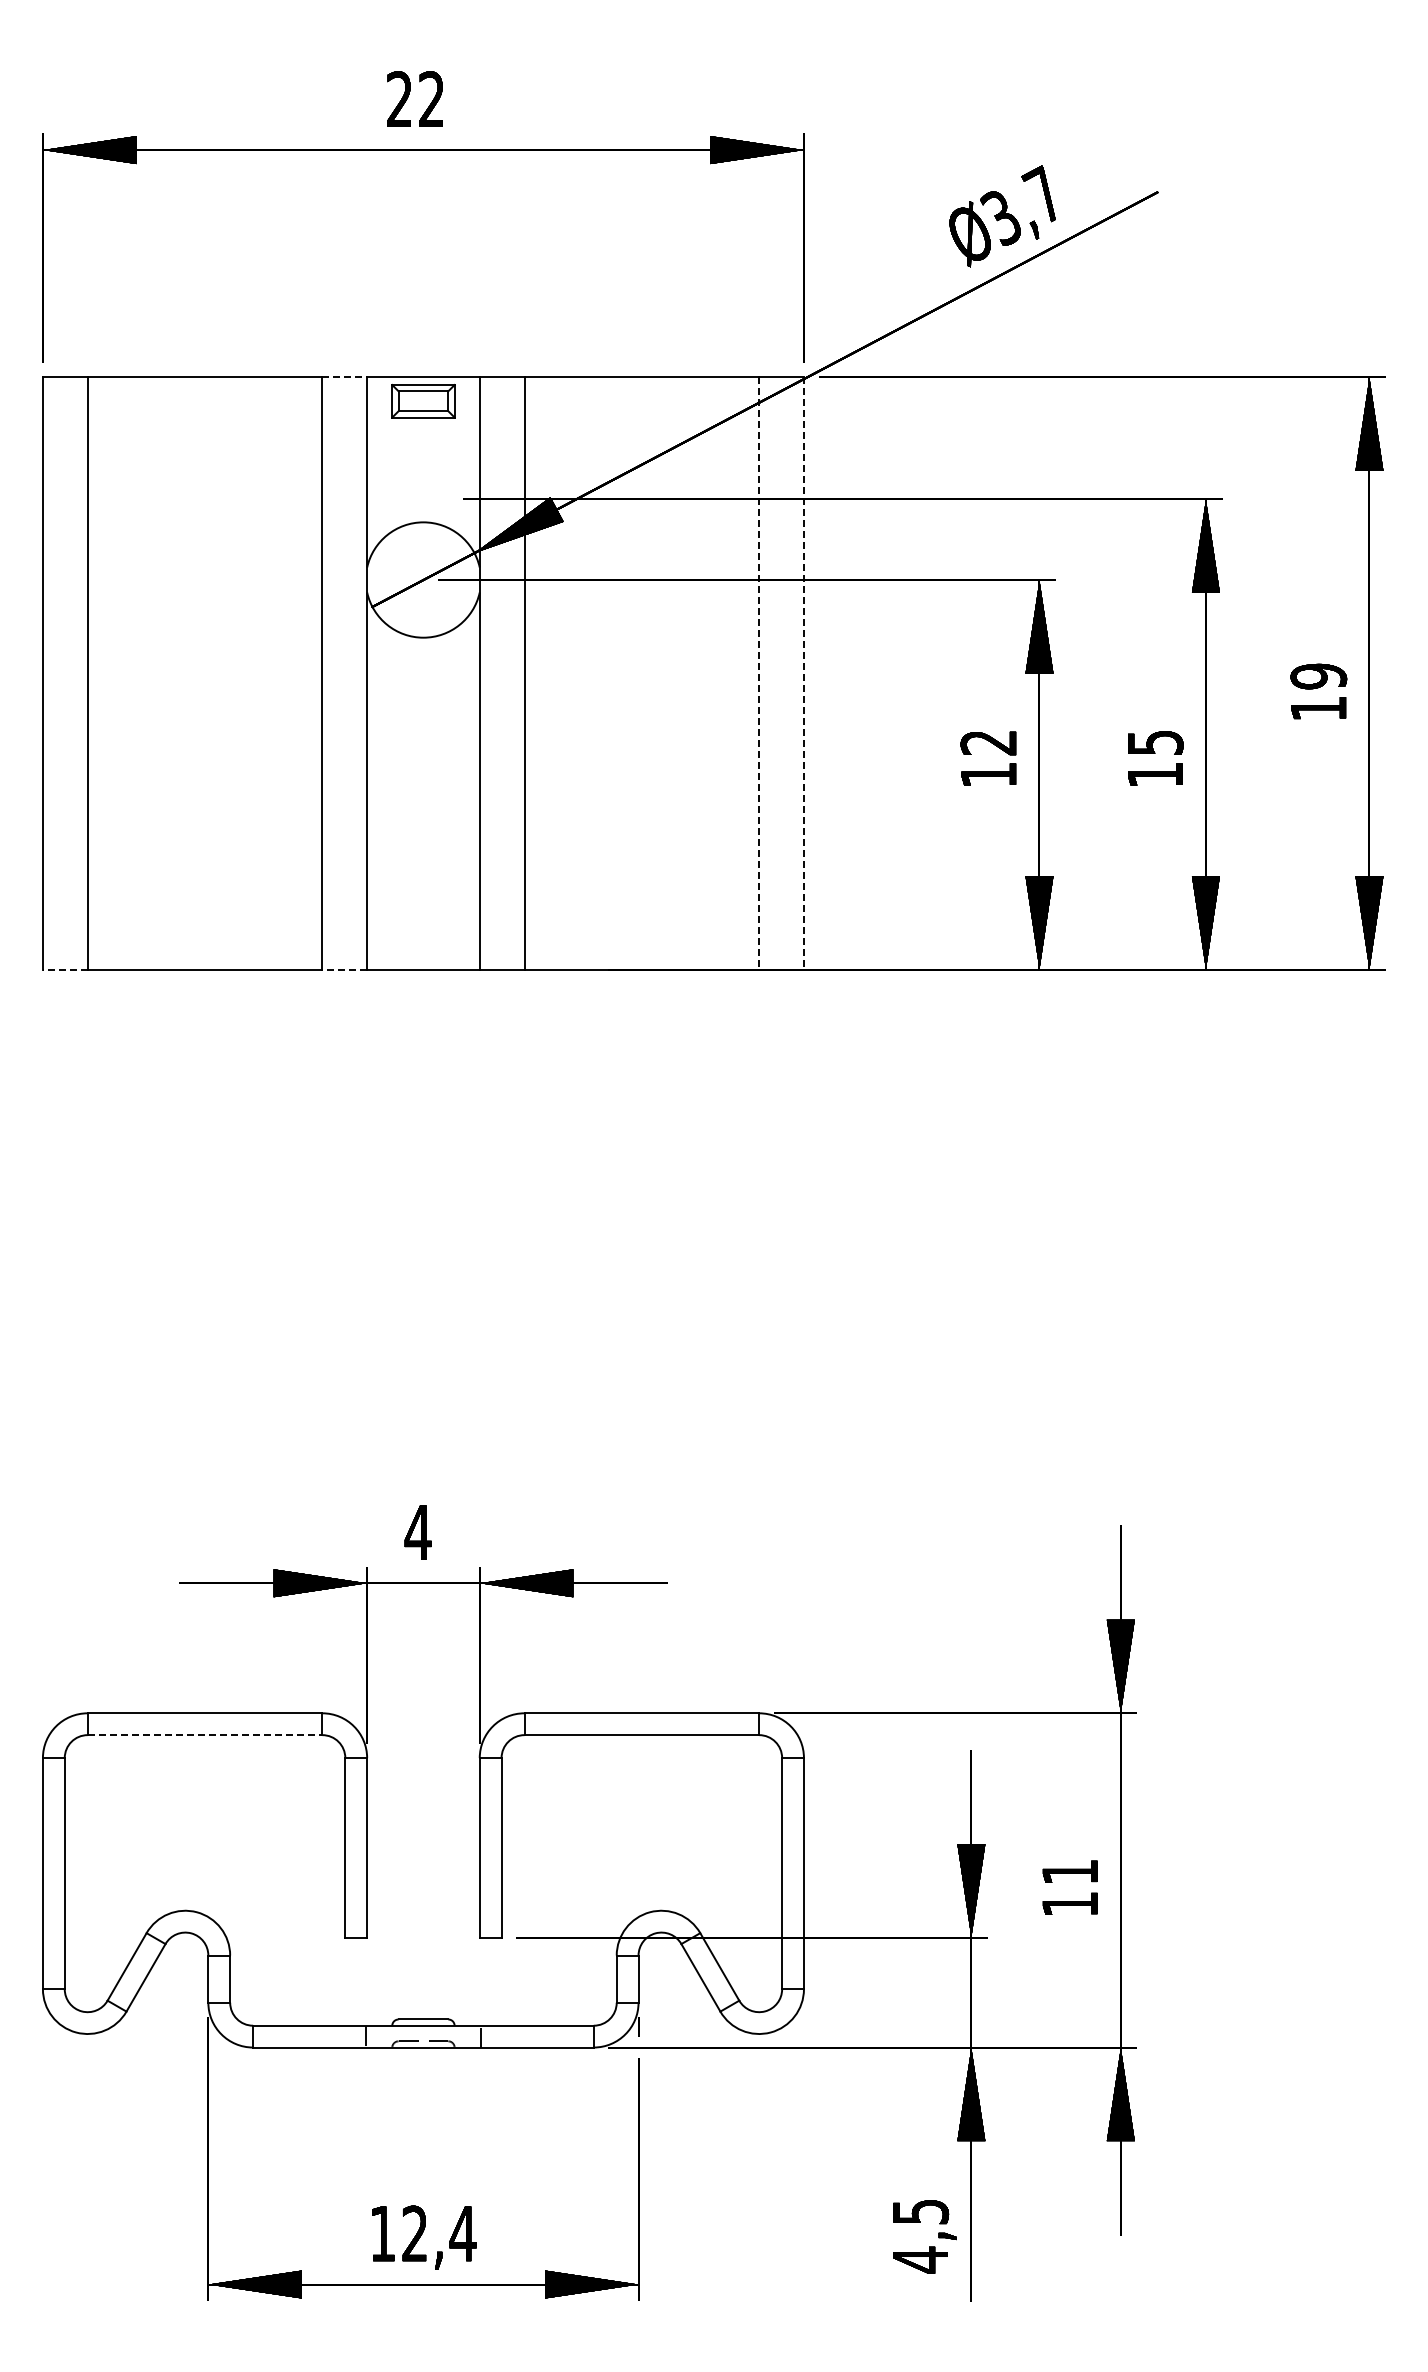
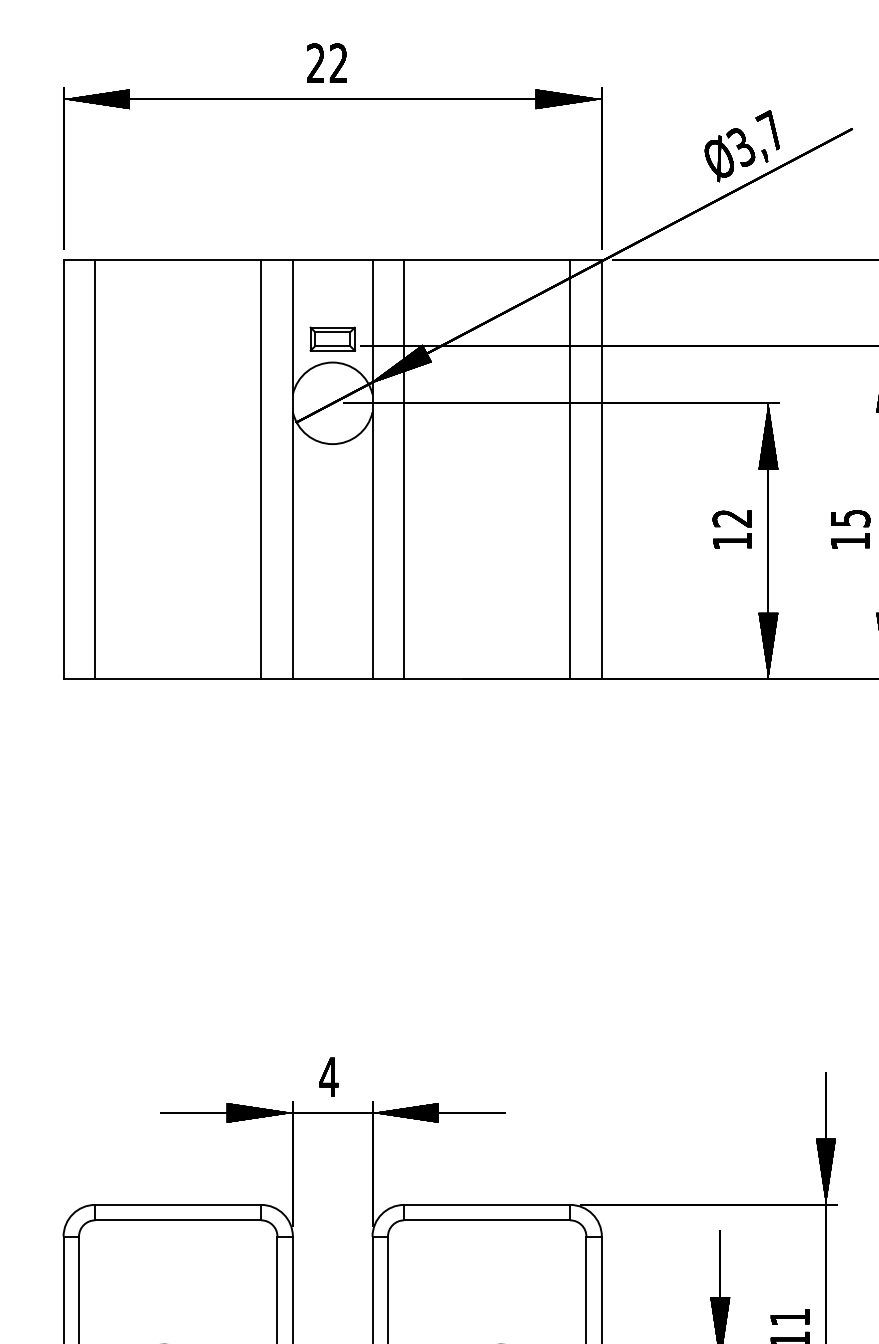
line: (345, 377) -> (277, 260), dashed -> solid
part: (423, 401) -> (332, 339), moved
line: (759, 674) -> (570, 470), dashed -> solid
line: (803, 674) -> (601, 470), dashed -> solid
line: (64, 969) -> (78, 678), dashed -> solid
line: (344, 969) -> (276, 678), dashed -> solid
line: (205, 1735) -> (178, 1220), dashed -> solid

